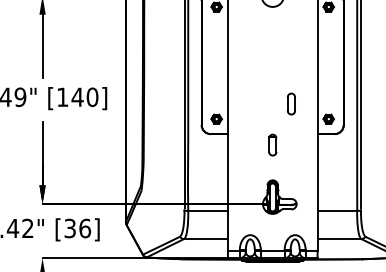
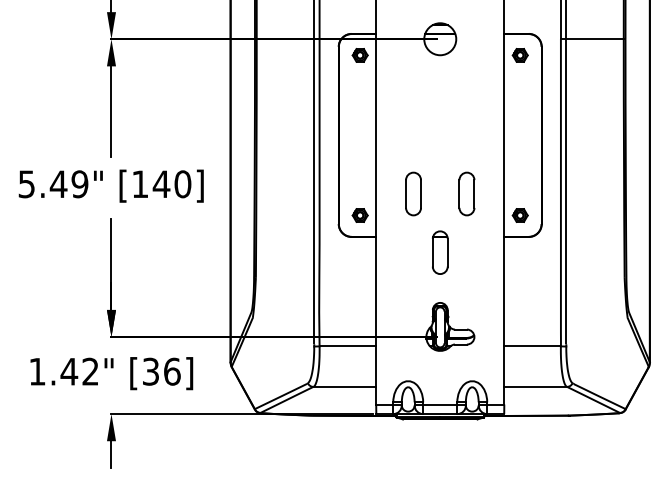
part: (254, 103) -> (413, 193), added
part: (291, 103) -> (466, 193), size x1.43
part: (272, 145) -> (440, 252), size x1.43

